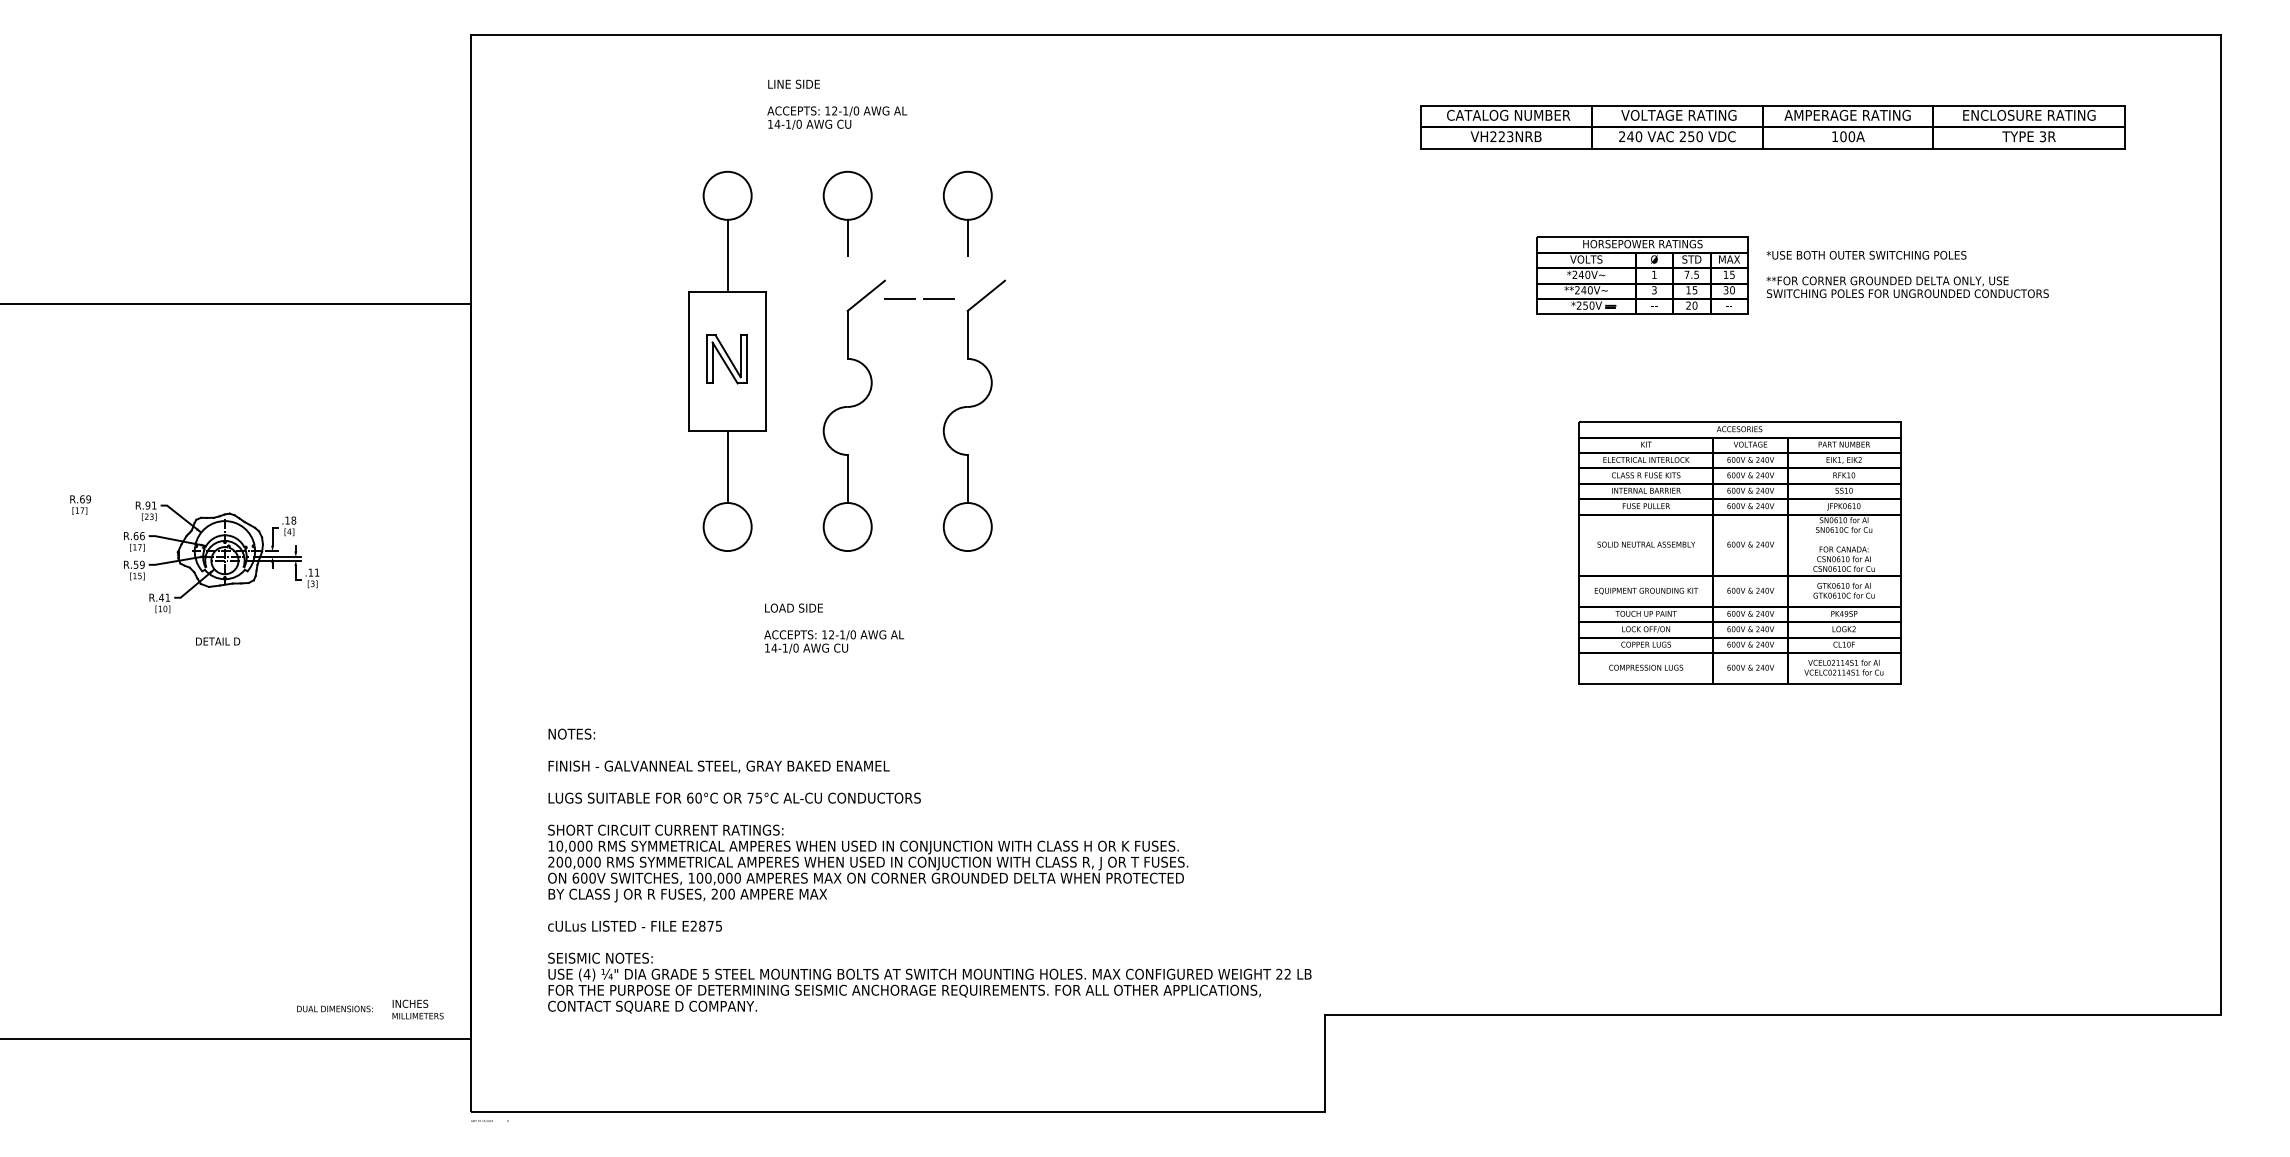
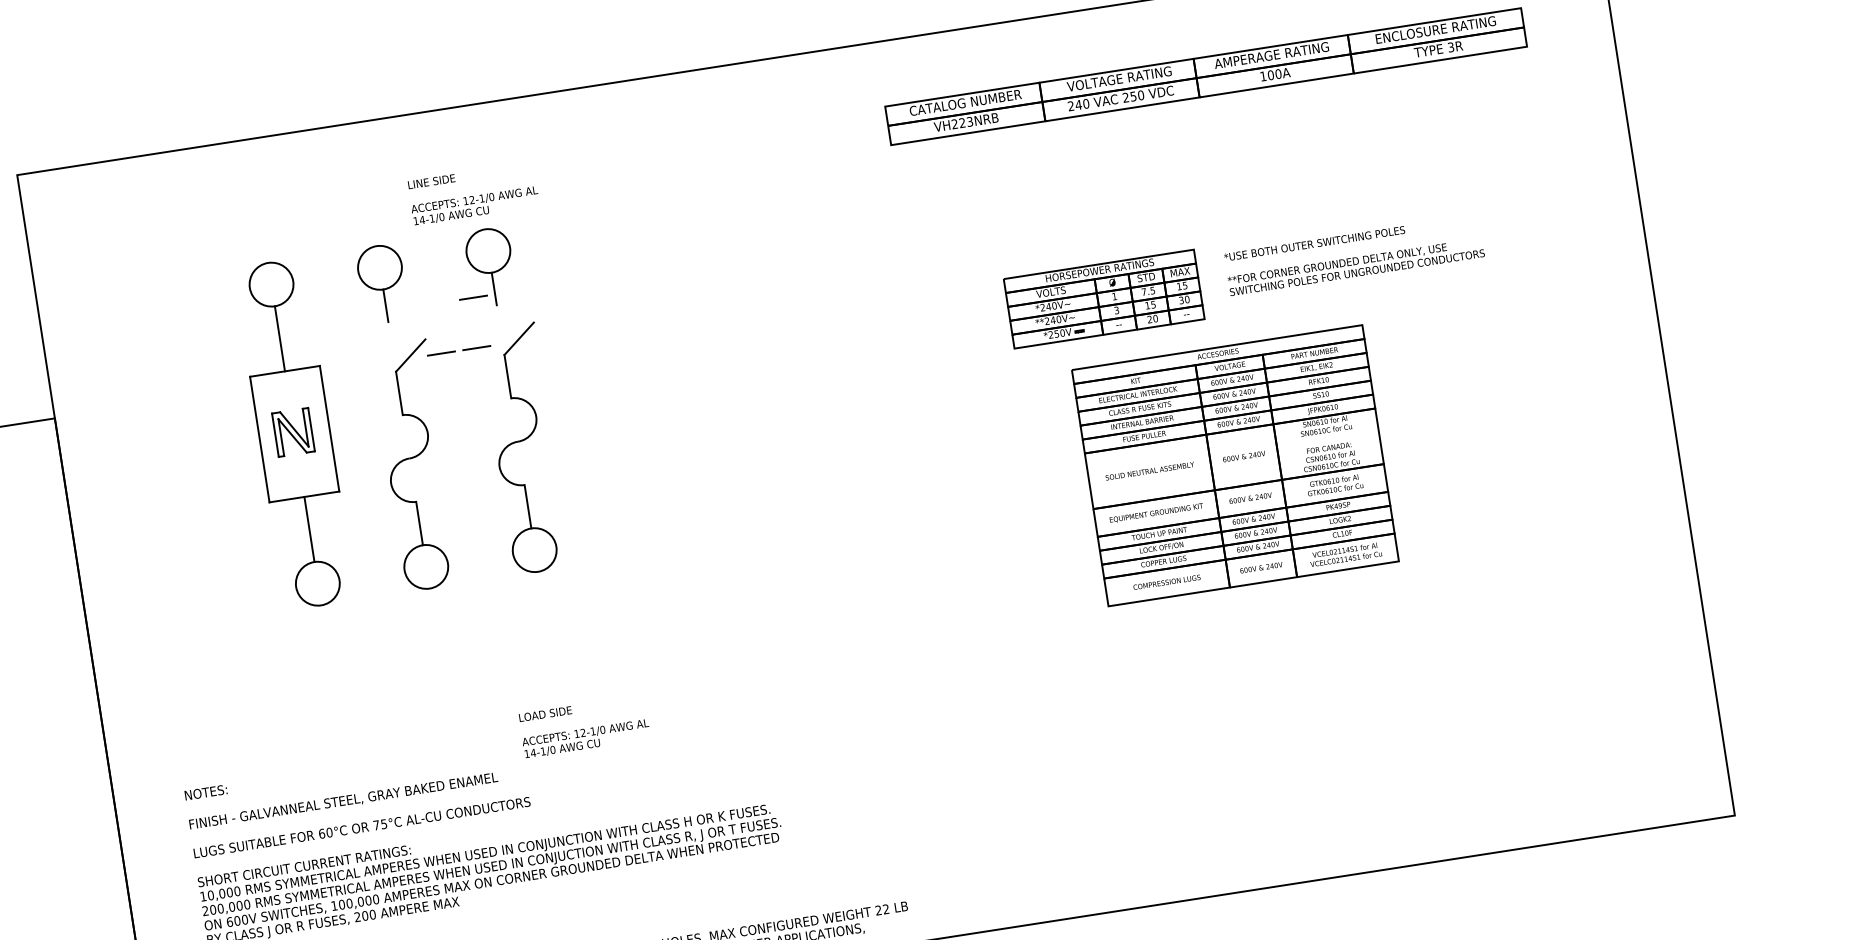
text: (837, 104) -> (473, 193), moved
line: (943, 243) -> (473, 297), added
text: (1907, 274) -> (1354, 255), moved
part: (1642, 275) -> (1103, 298), moved
text: (834, 628) -> (584, 726), moved

